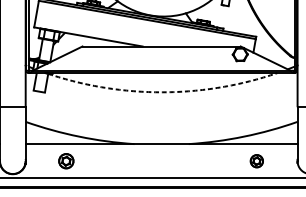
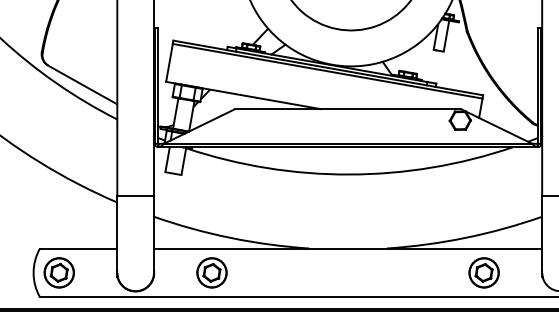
arc: (162, 92) -> (349, 174), dashed -> solid
part: (65, 160) -> (211, 272), size x1.43
part: (256, 160) -> (483, 272), size x1.67

